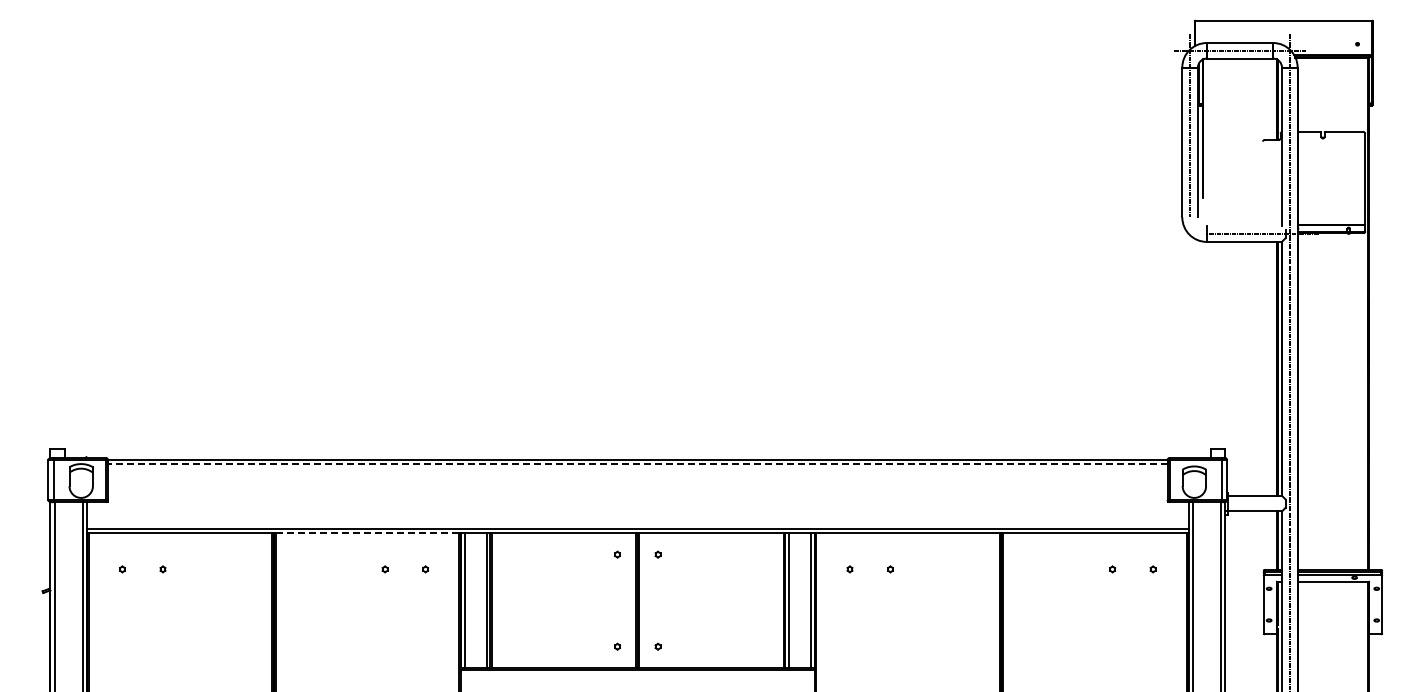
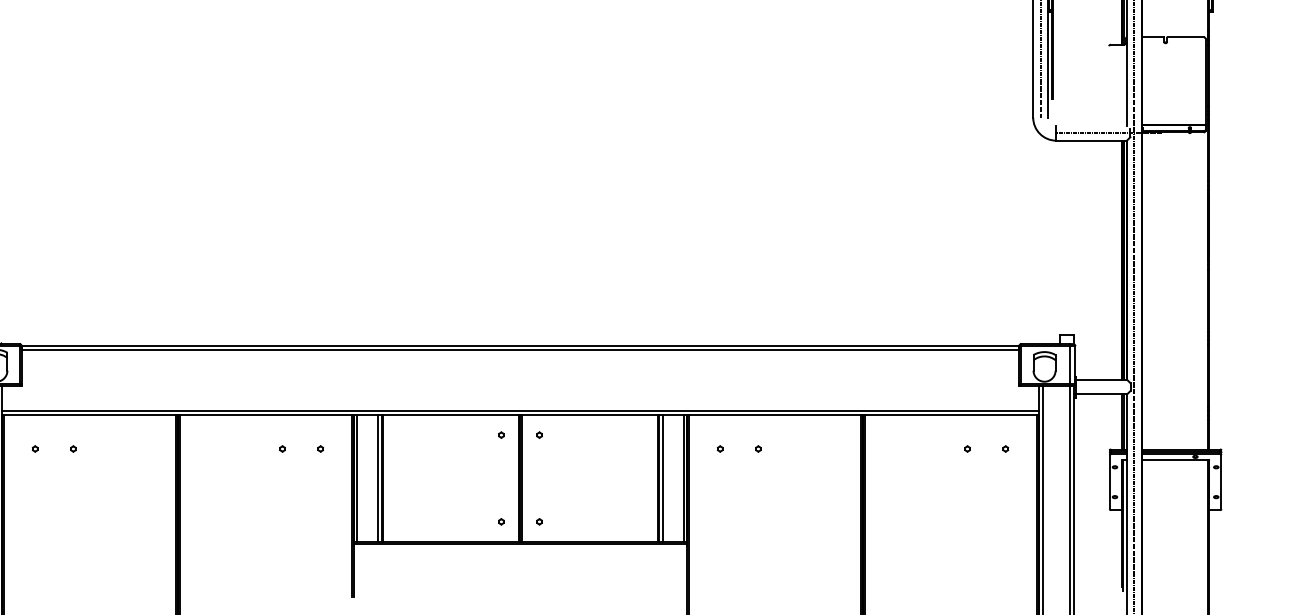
line: (637, 464) -> (520, 350), dashed -> solid
line: (367, 533) -> (265, 415), dashed -> solid

